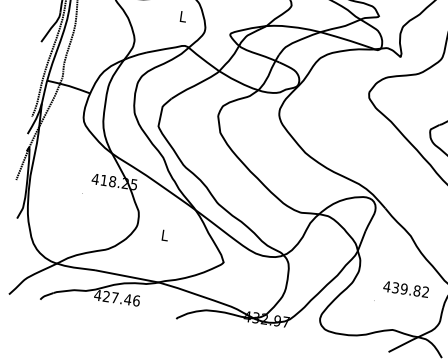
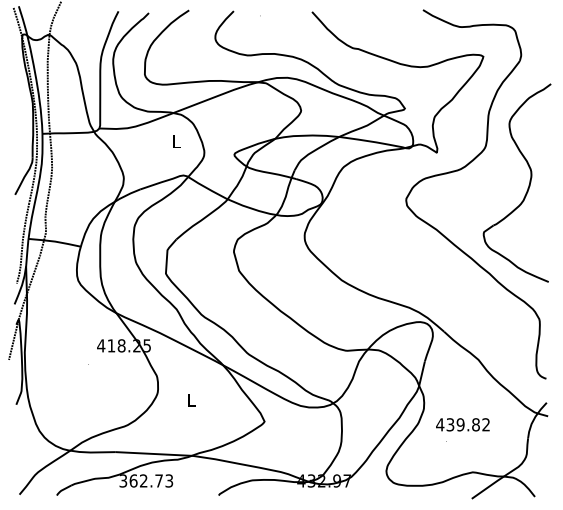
text: (405, 289) -> (462, 424), moved
text: (117, 297) -> (146, 480), 427.46 -> 362.73

